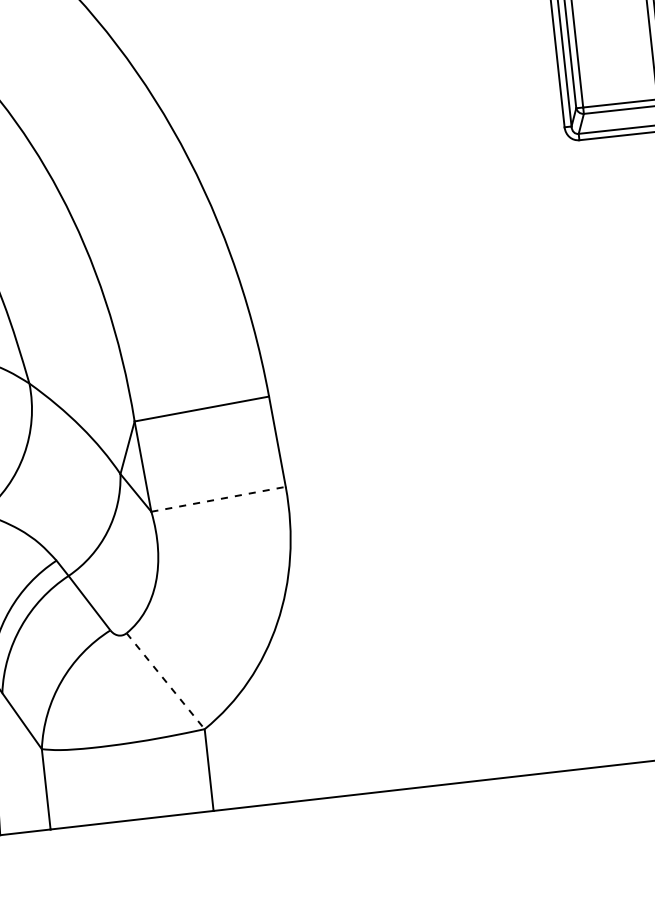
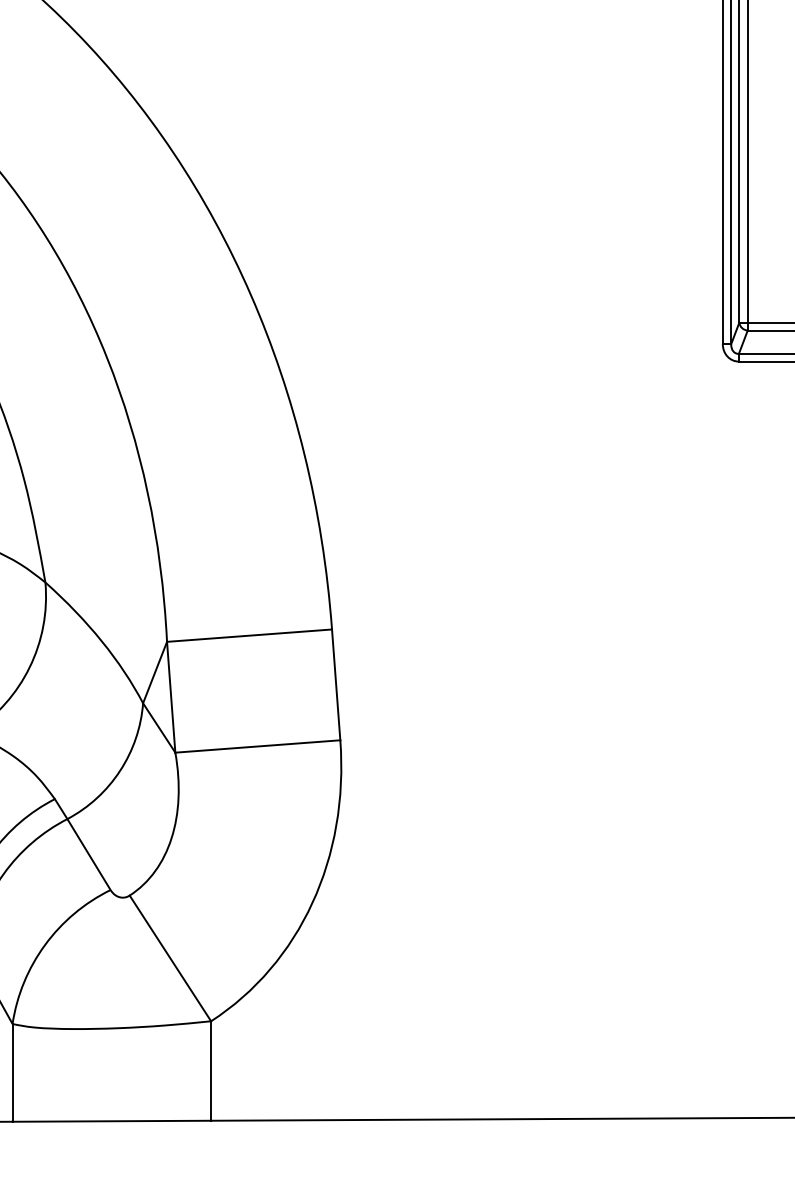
line: (218, 499) -> (257, 746), dashed -> solid
line: (165, 681) -> (170, 958), dashed -> solid

